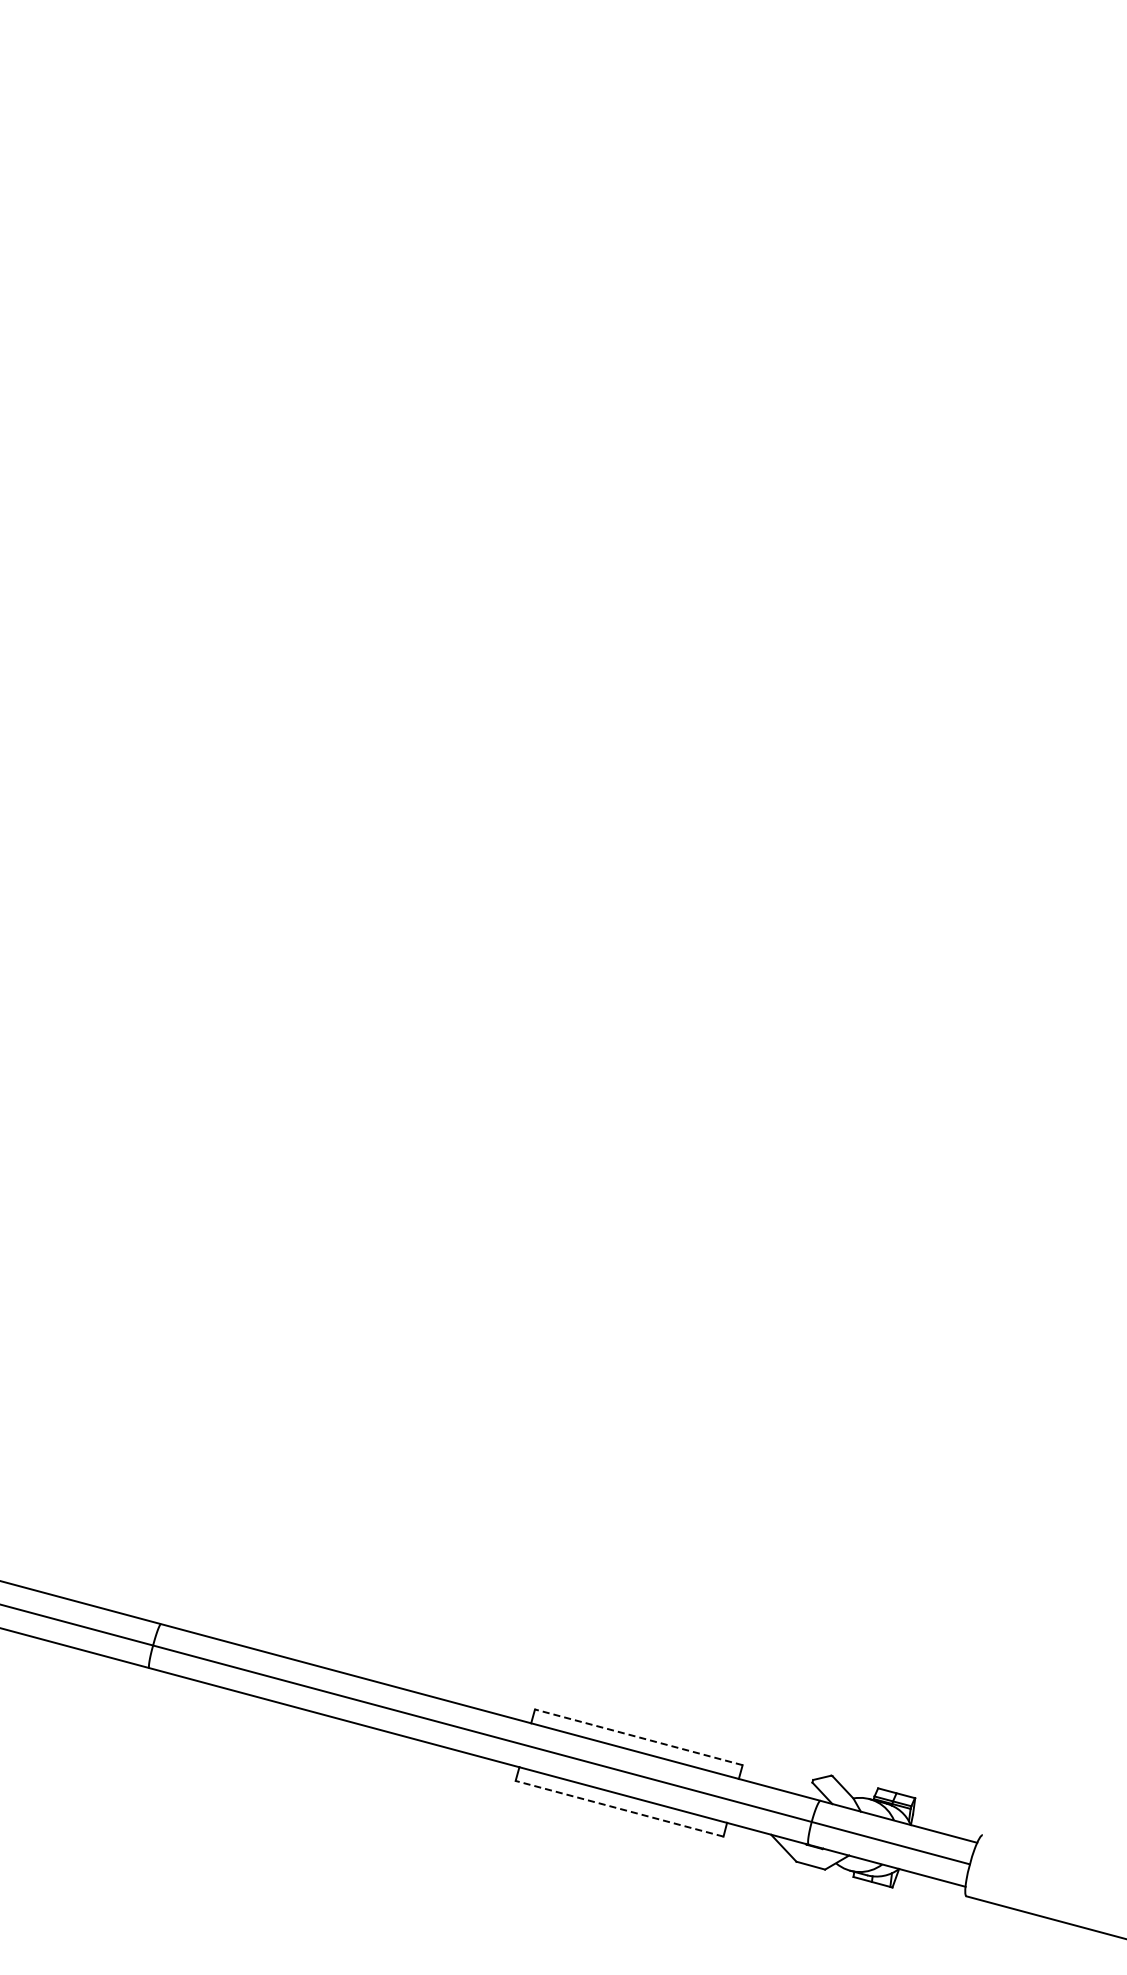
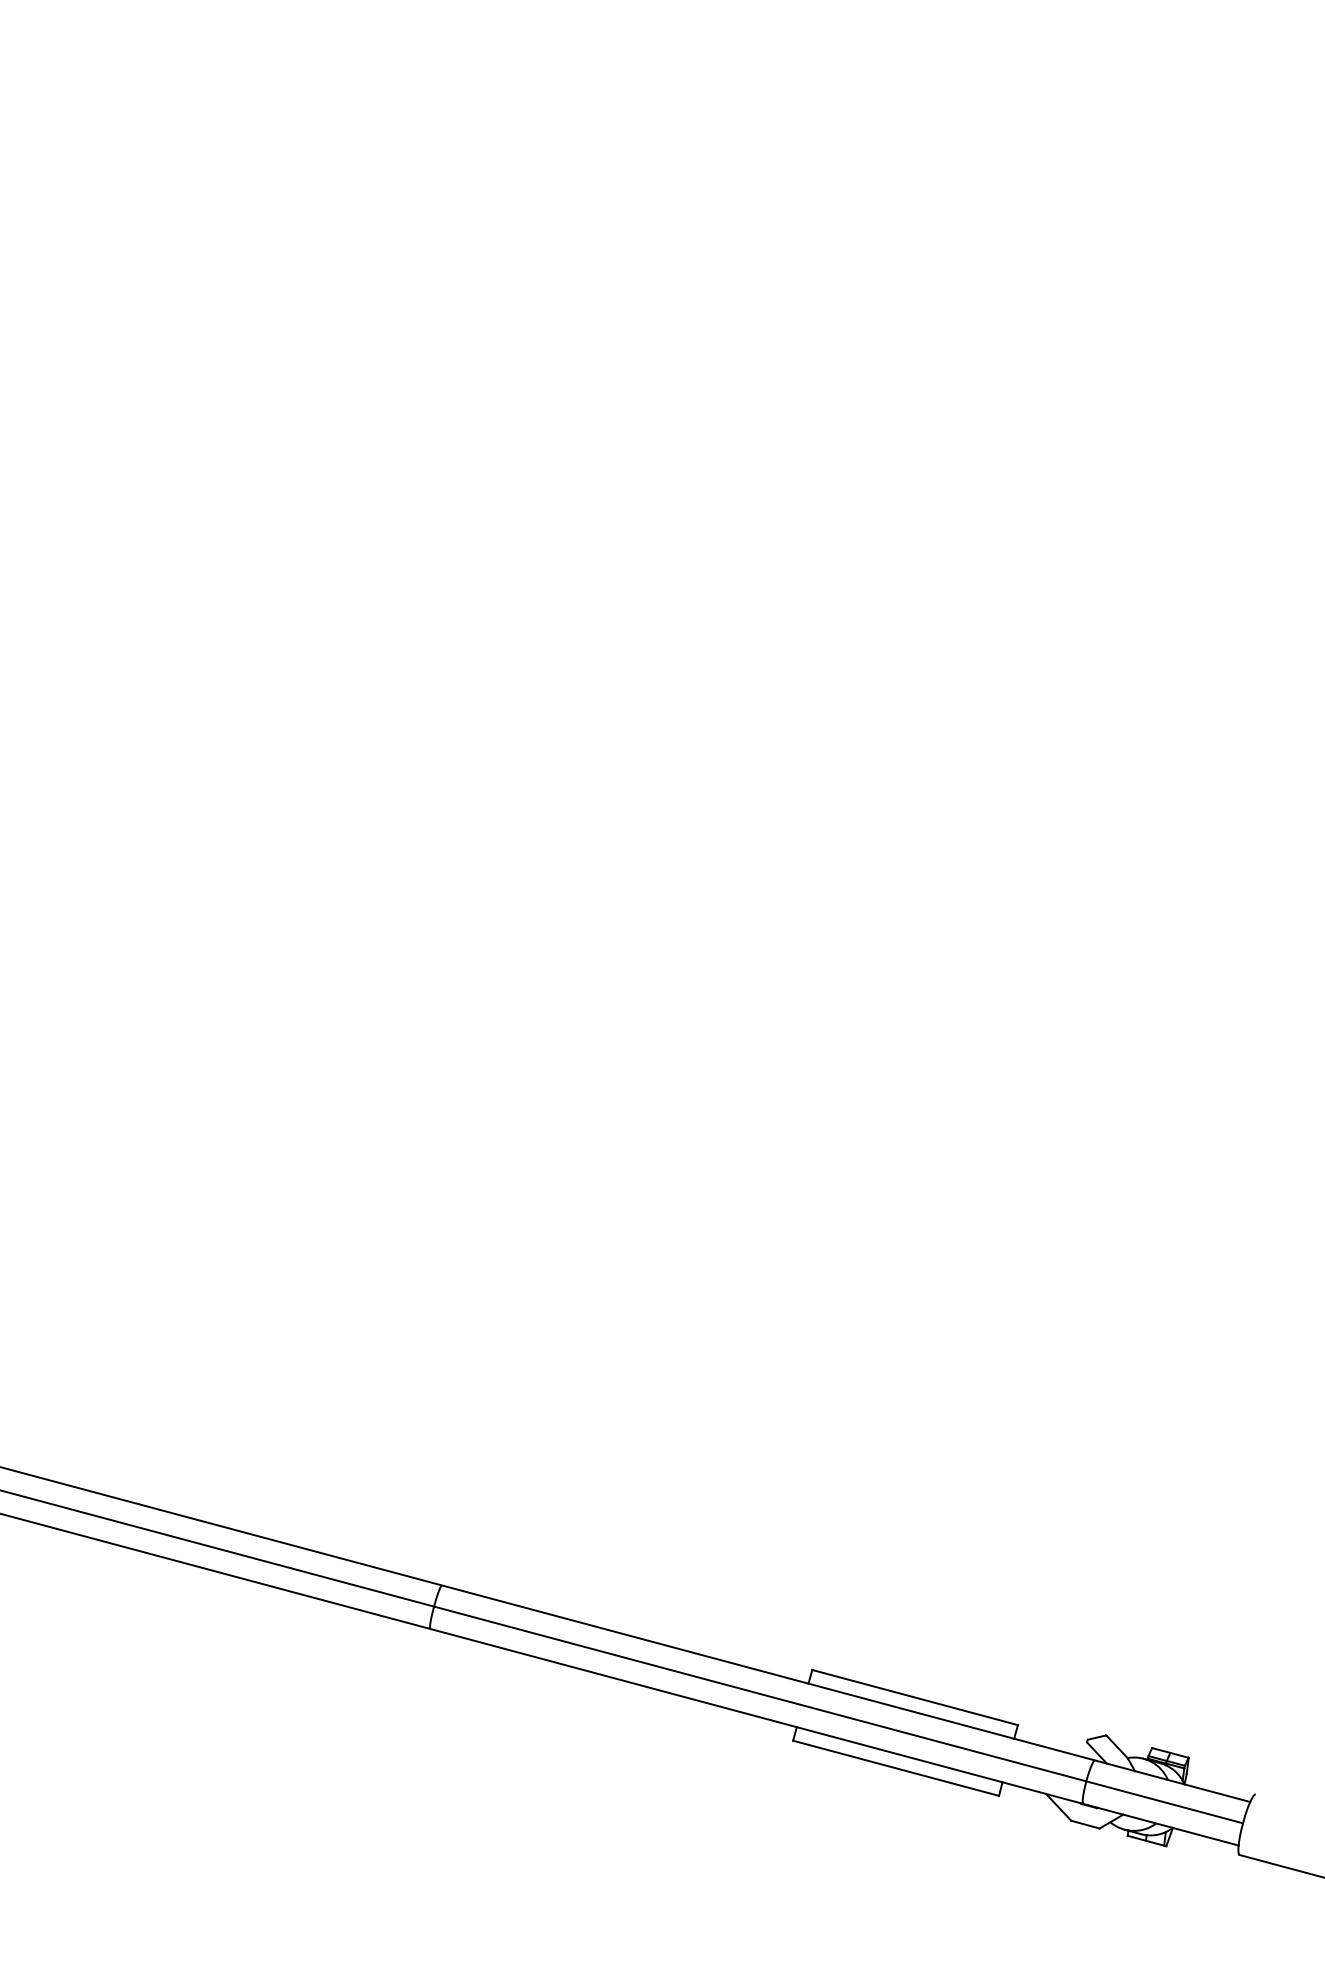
line: (638, 1737) -> (914, 1697), dashed -> solid
line: (620, 1808) -> (896, 1768), dashed -> solid

